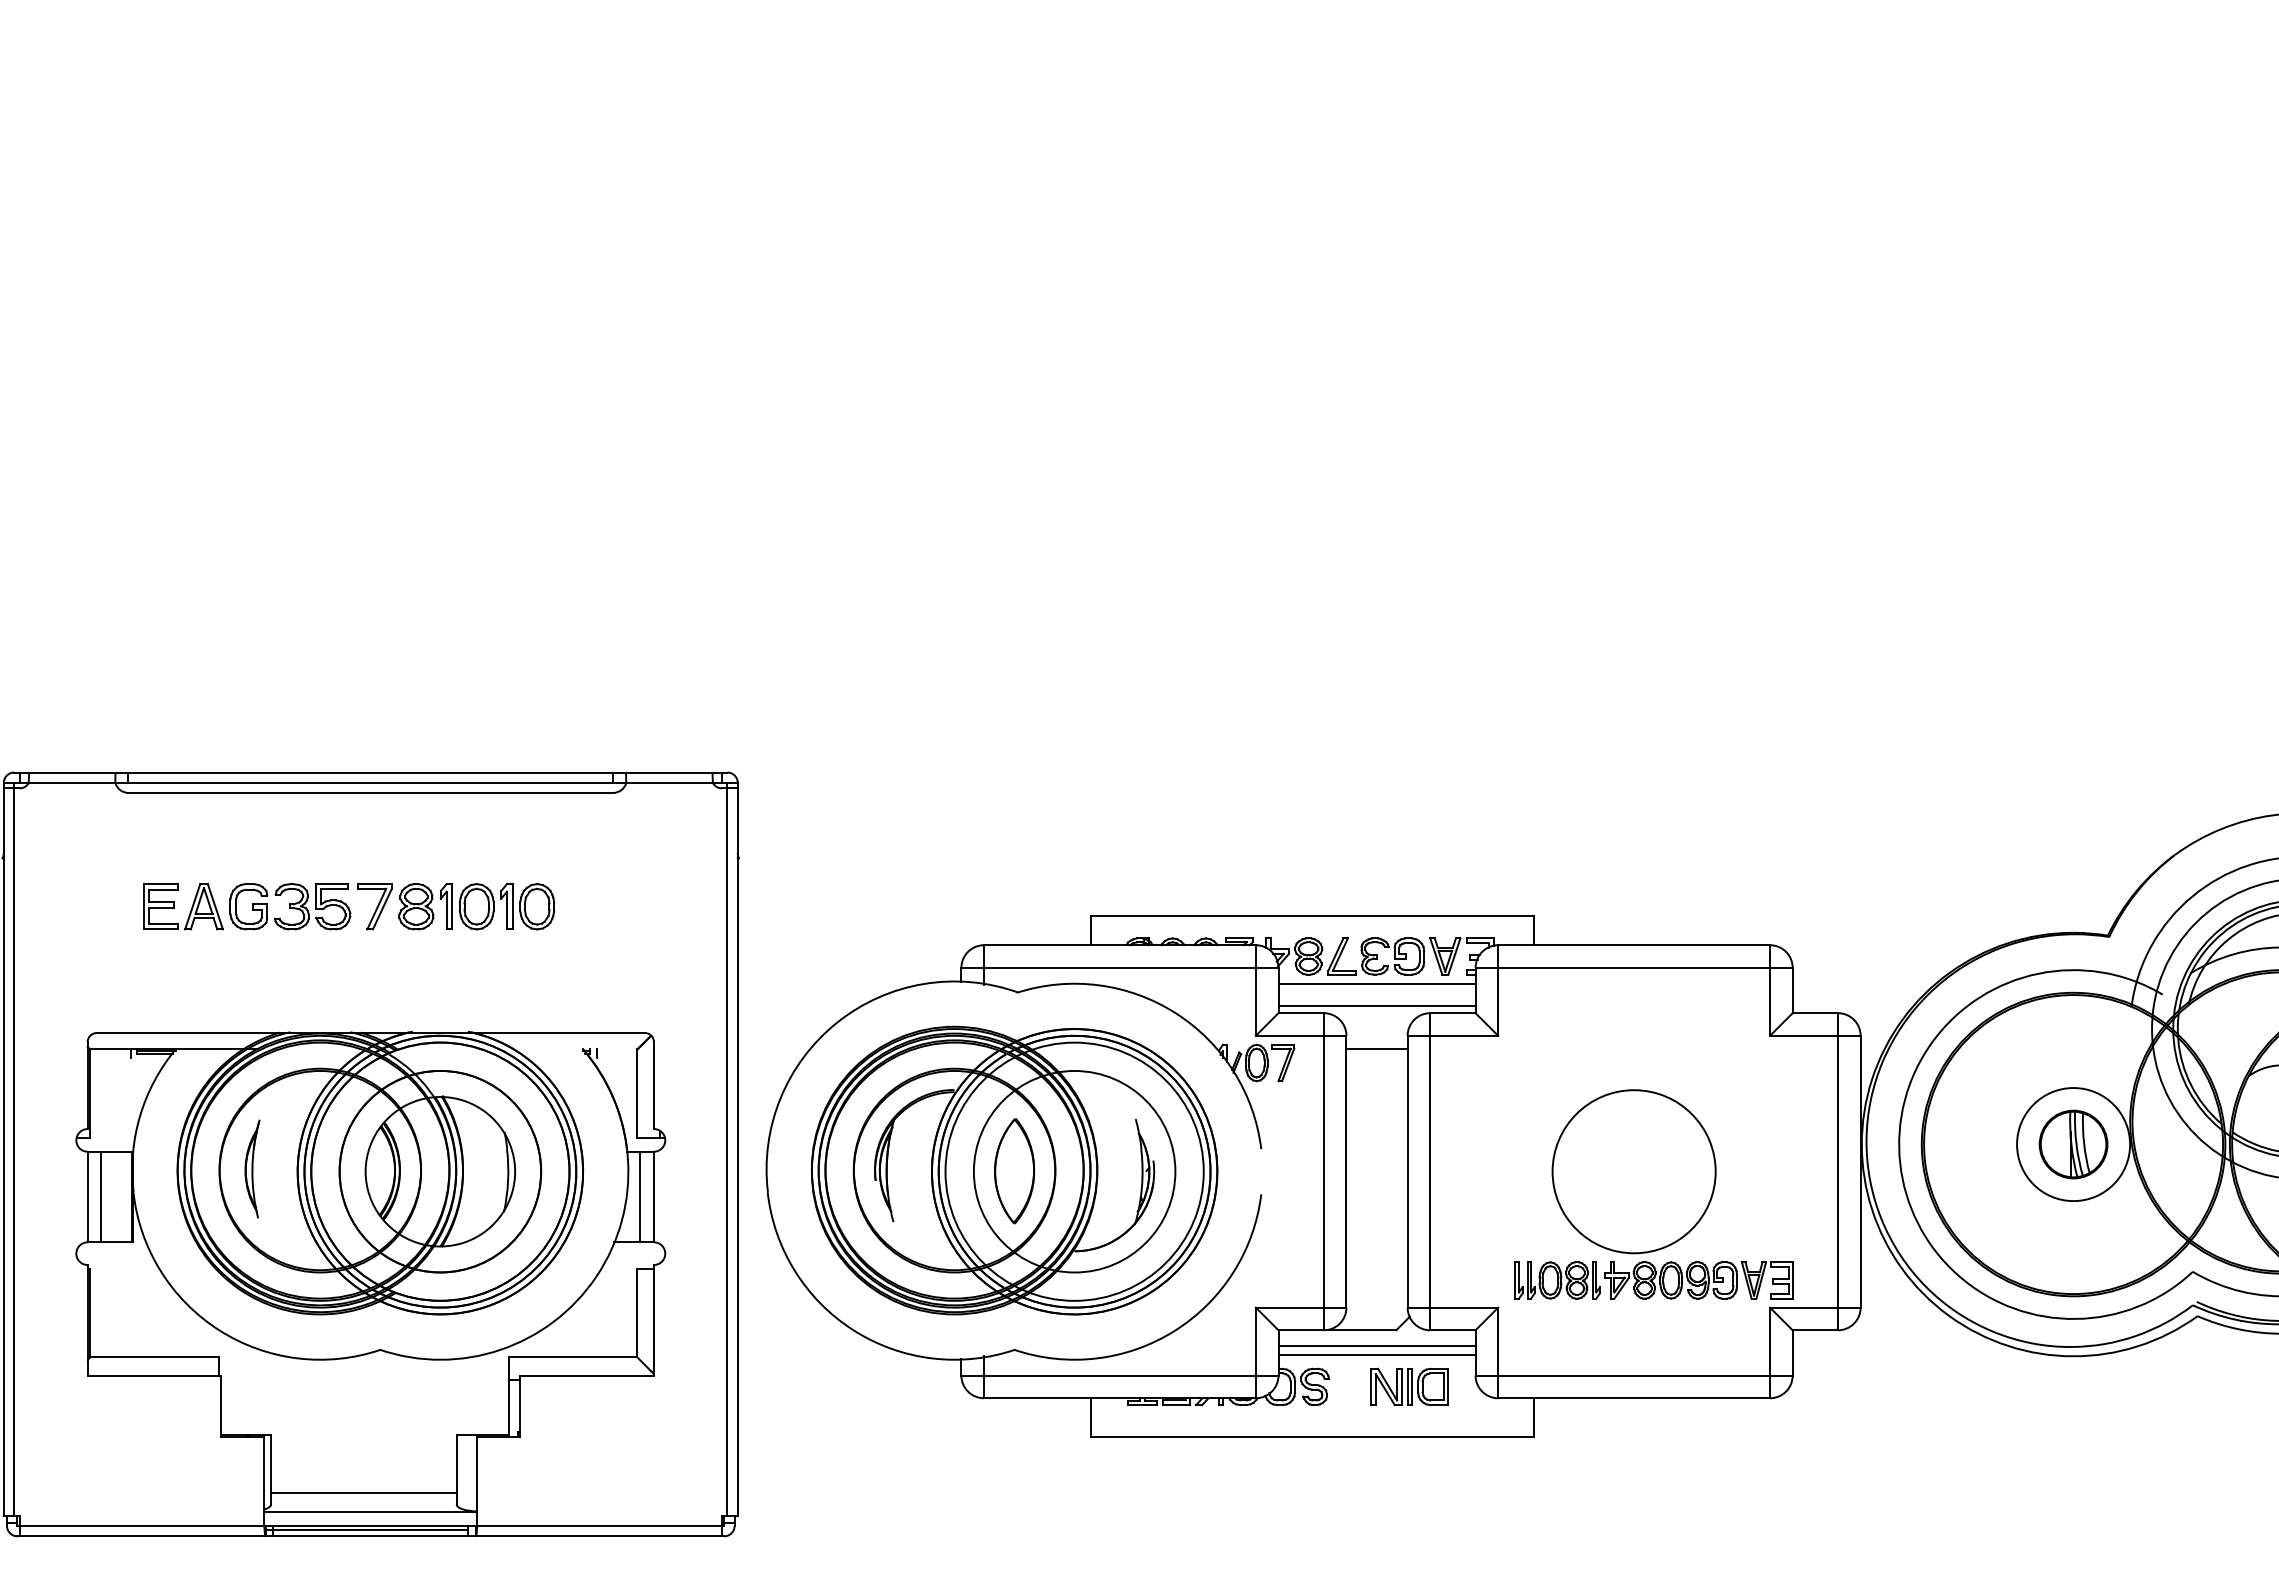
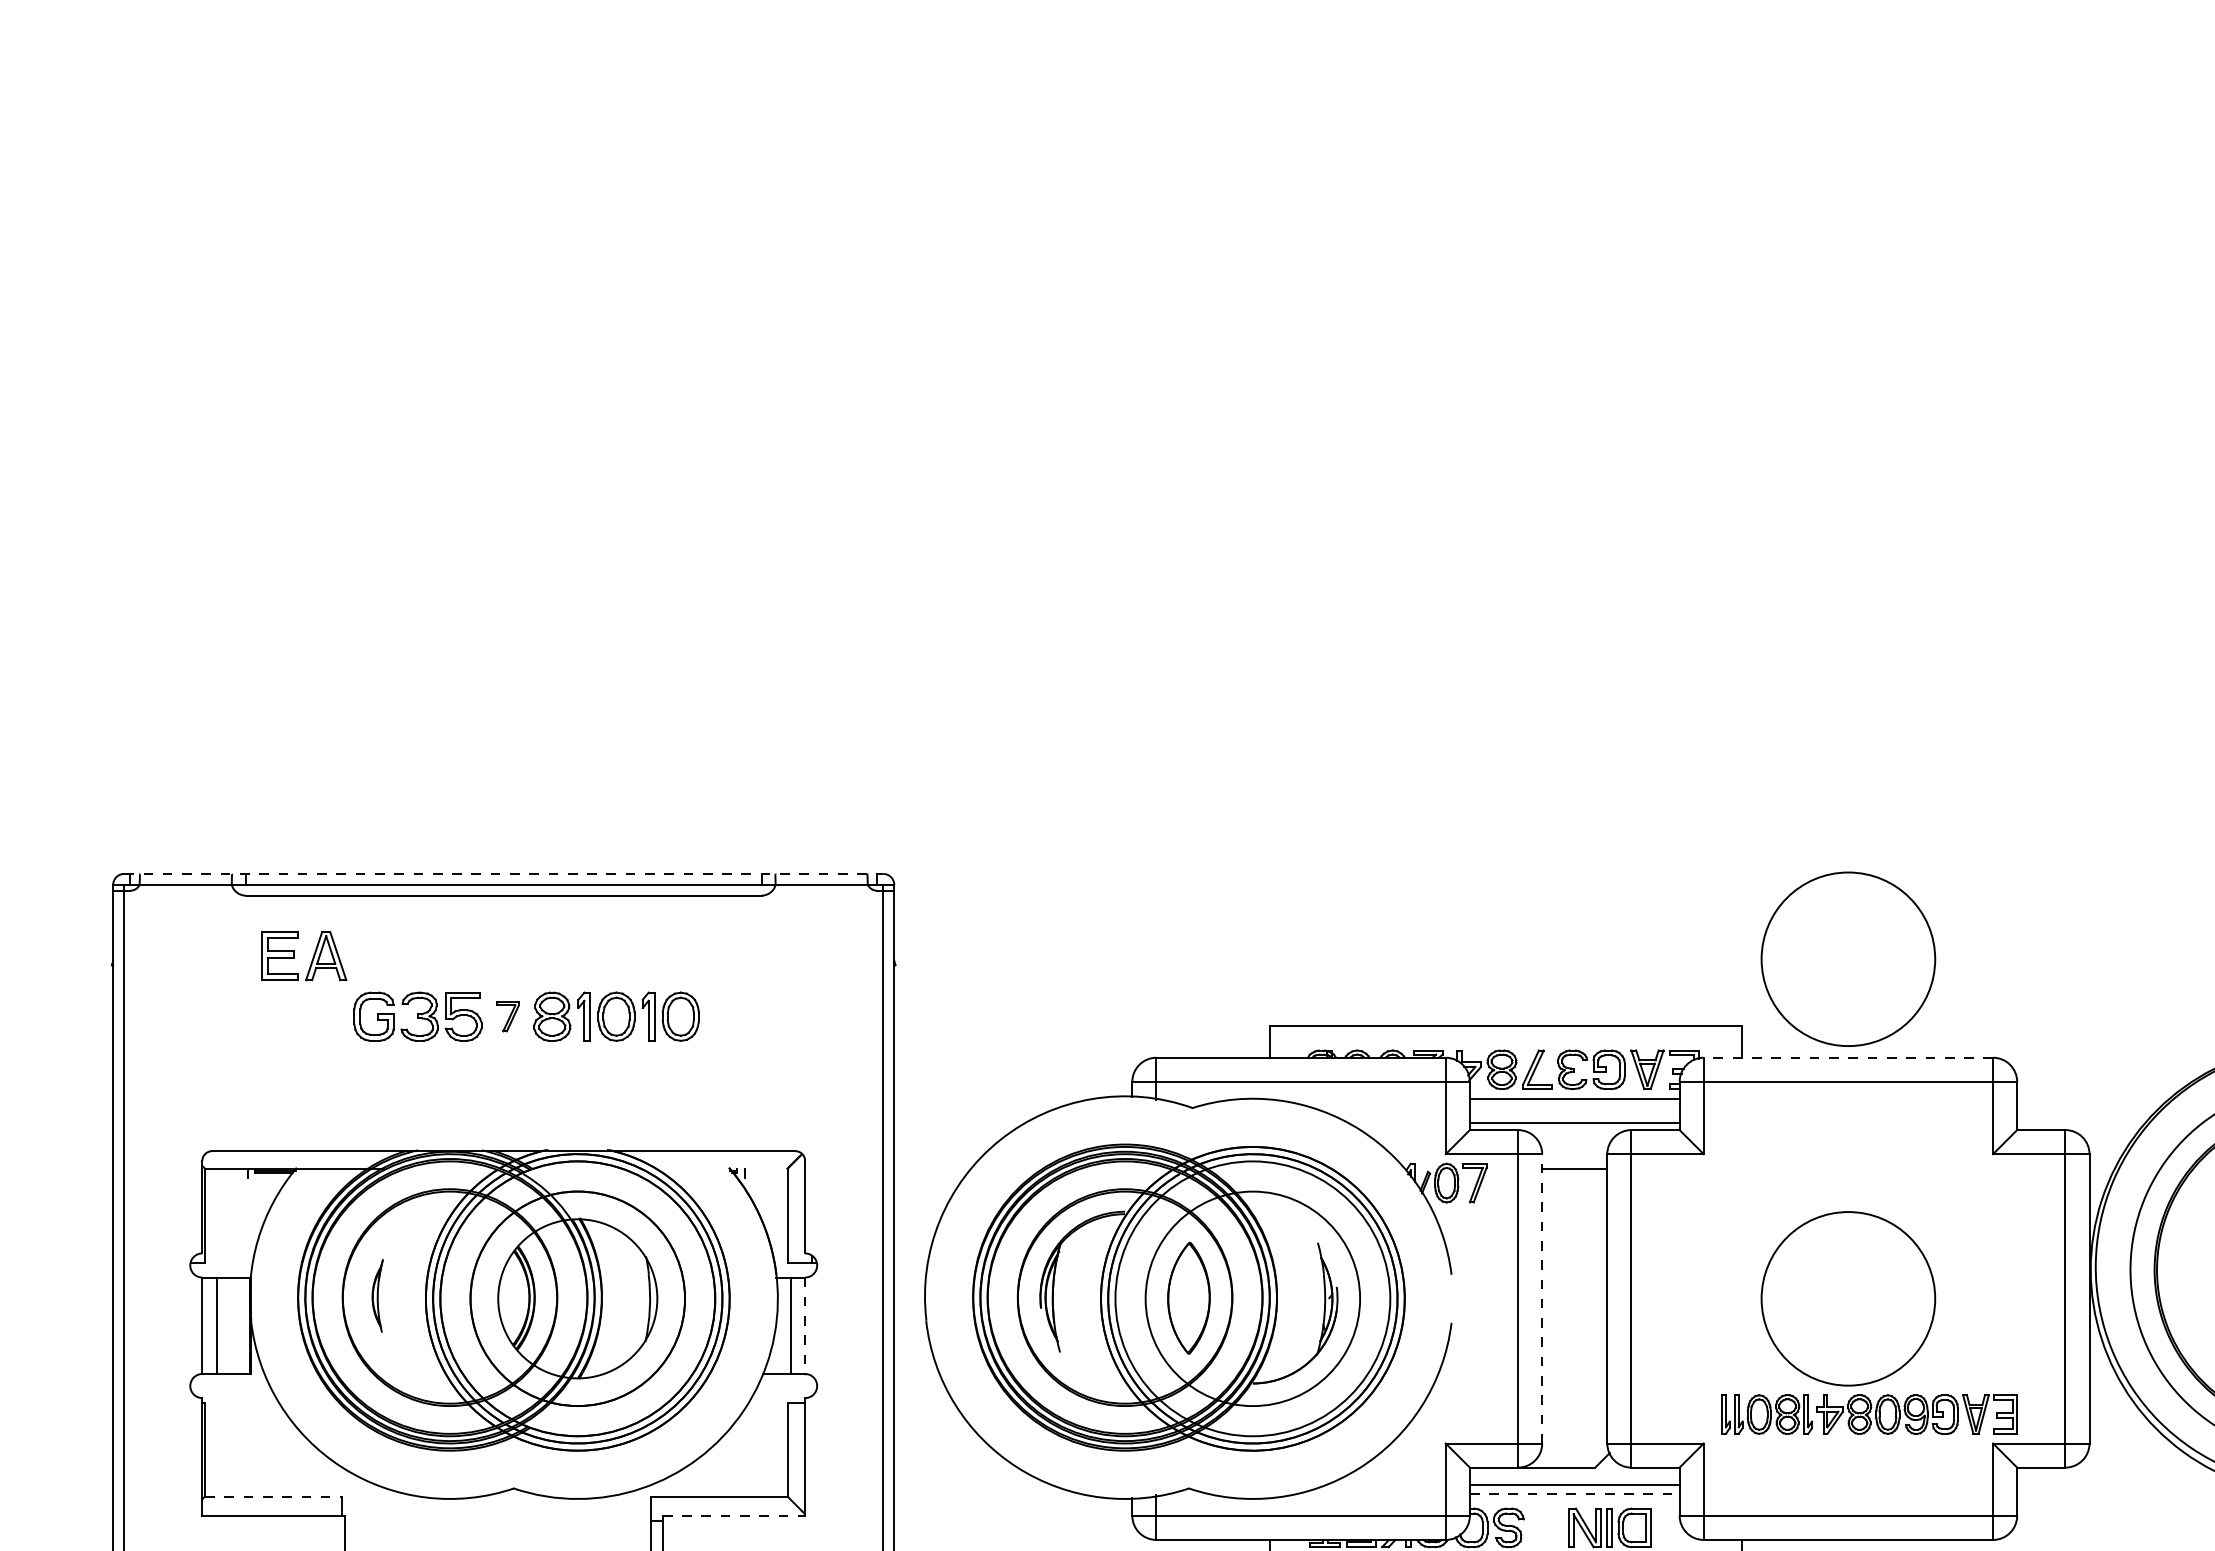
line: (370, 772) -> (503, 873), solid -> dashed
circle: (1633, 852) -> (1847, 959), added
part: (374, 906) -> (507, 1016), size x0.6
part: (190, 909) -> (311, 959), moved
line: (1634, 945) -> (1848, 1058), solid -> dashed
part: (252, 1168) -> (377, 1295), size x0.7
line: (1346, 1171) -> (1542, 1298), solid -> dashed
line: (653, 1197) -> (804, 1326), solid -> dashed
line: (1377, 1355) -> (1575, 1494), solid -> dashed
line: (155, 1357) -> (274, 1496), solid -> dashed
line: (587, 1376) -> (734, 1516), solid -> dashed

